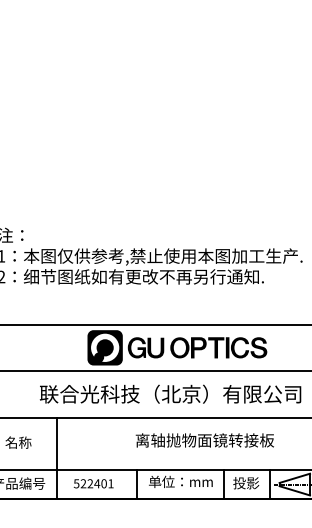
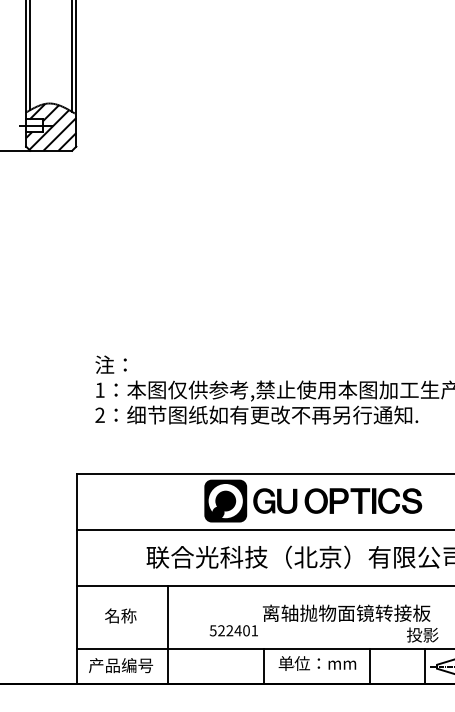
text: (246, 482) -> (422, 634), moved
text: (93, 483) -> (233, 630), moved

